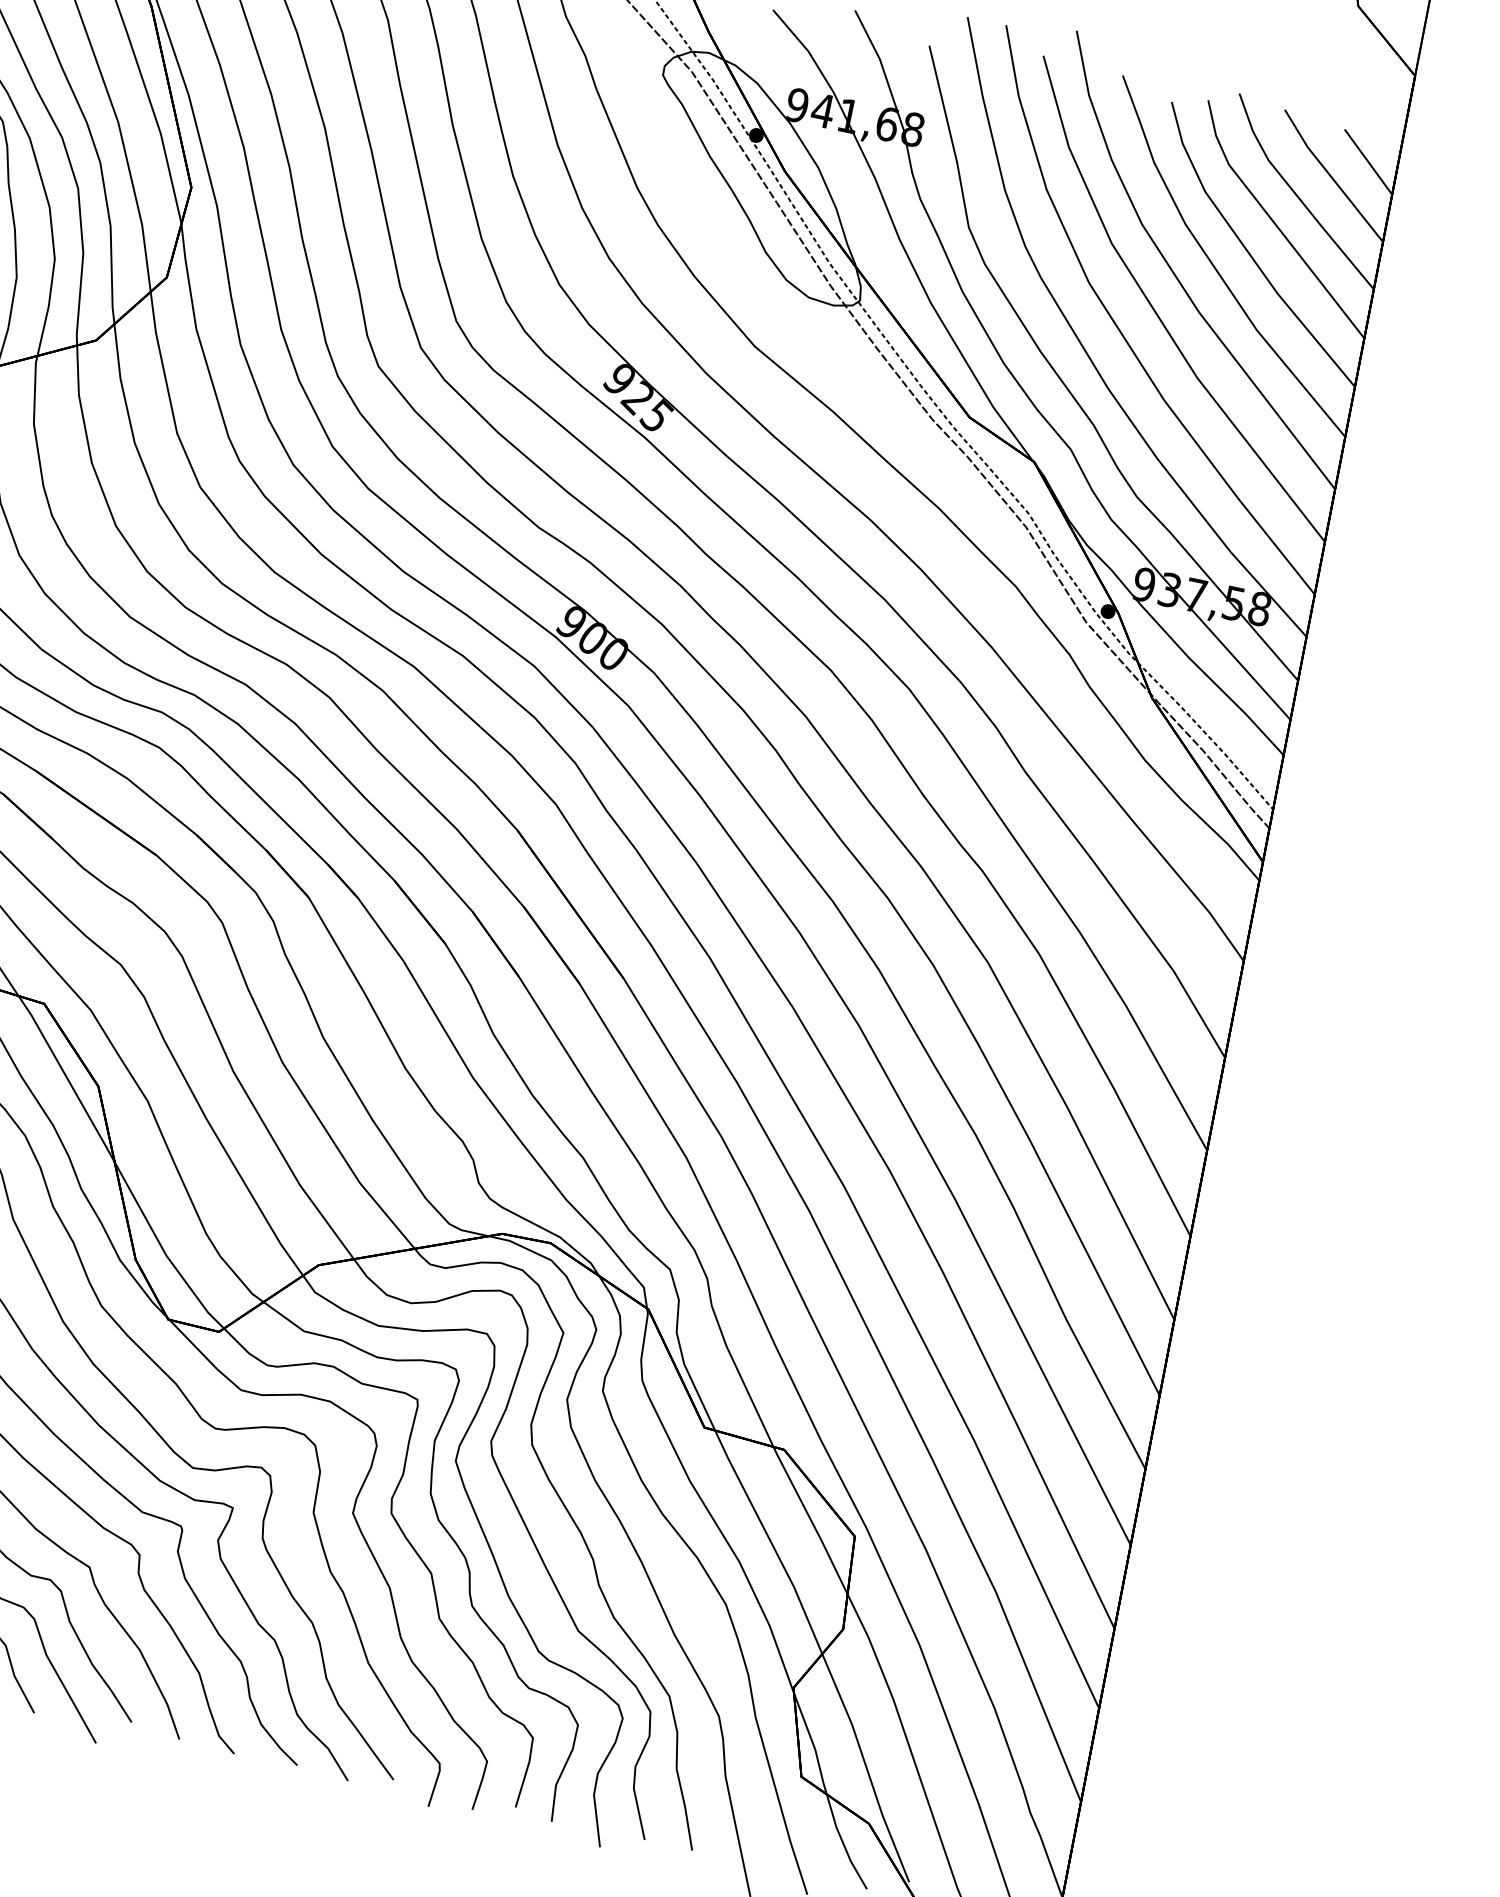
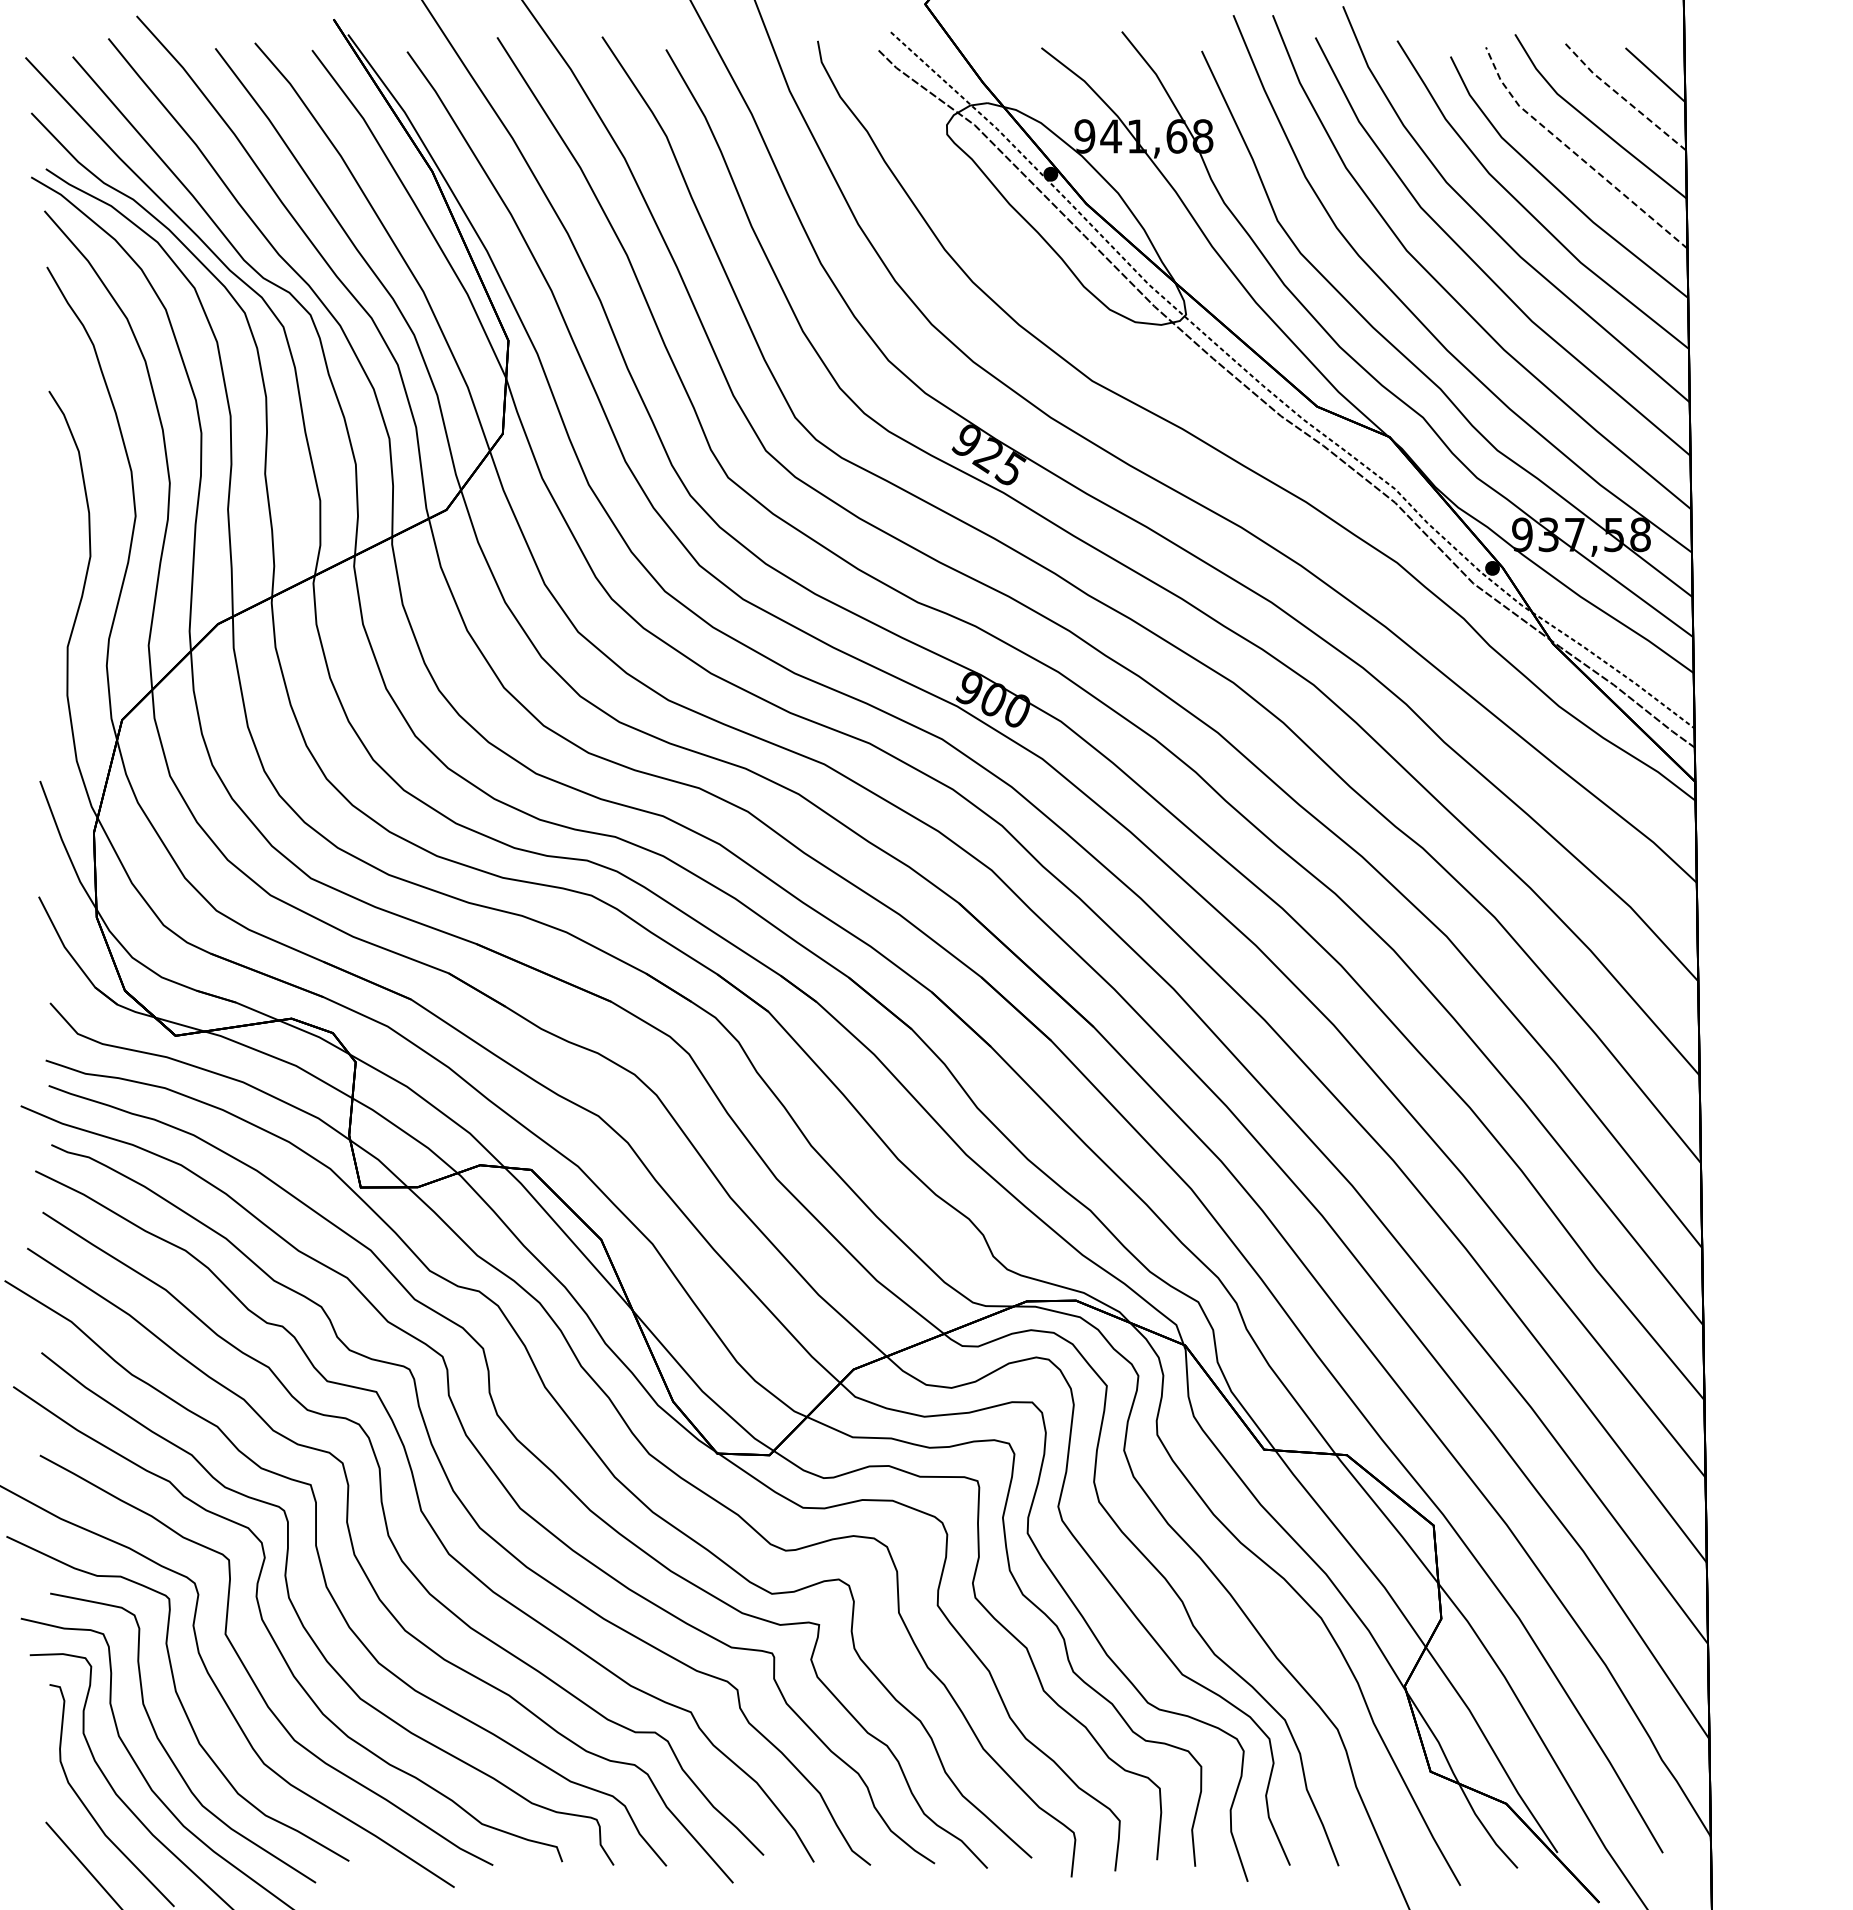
line: (1330, 176) -> (1621, 96), solid -> dashed
line: (1274, 223) -> (1576, 154), solid -> dashed

